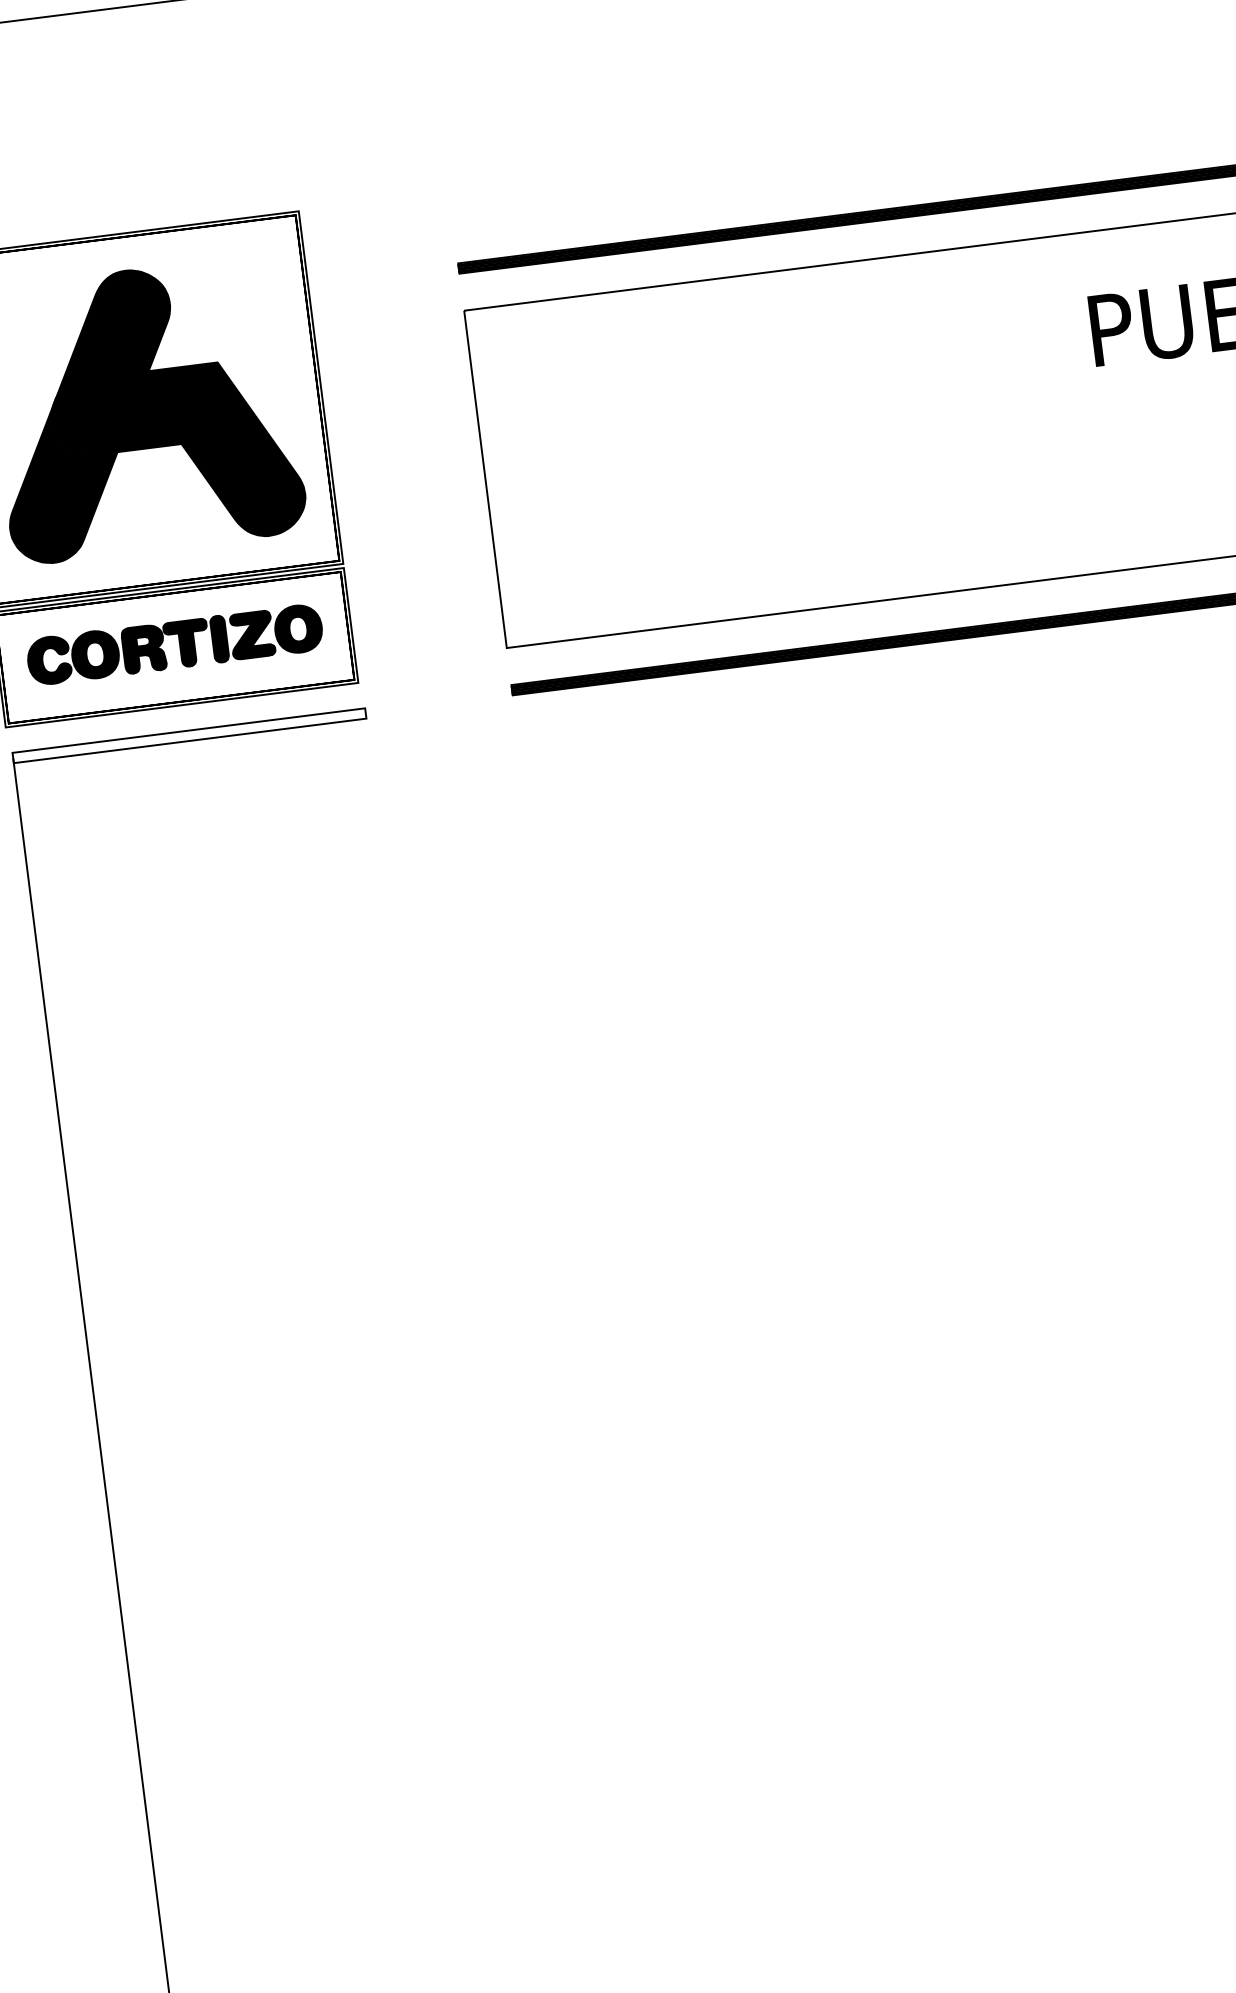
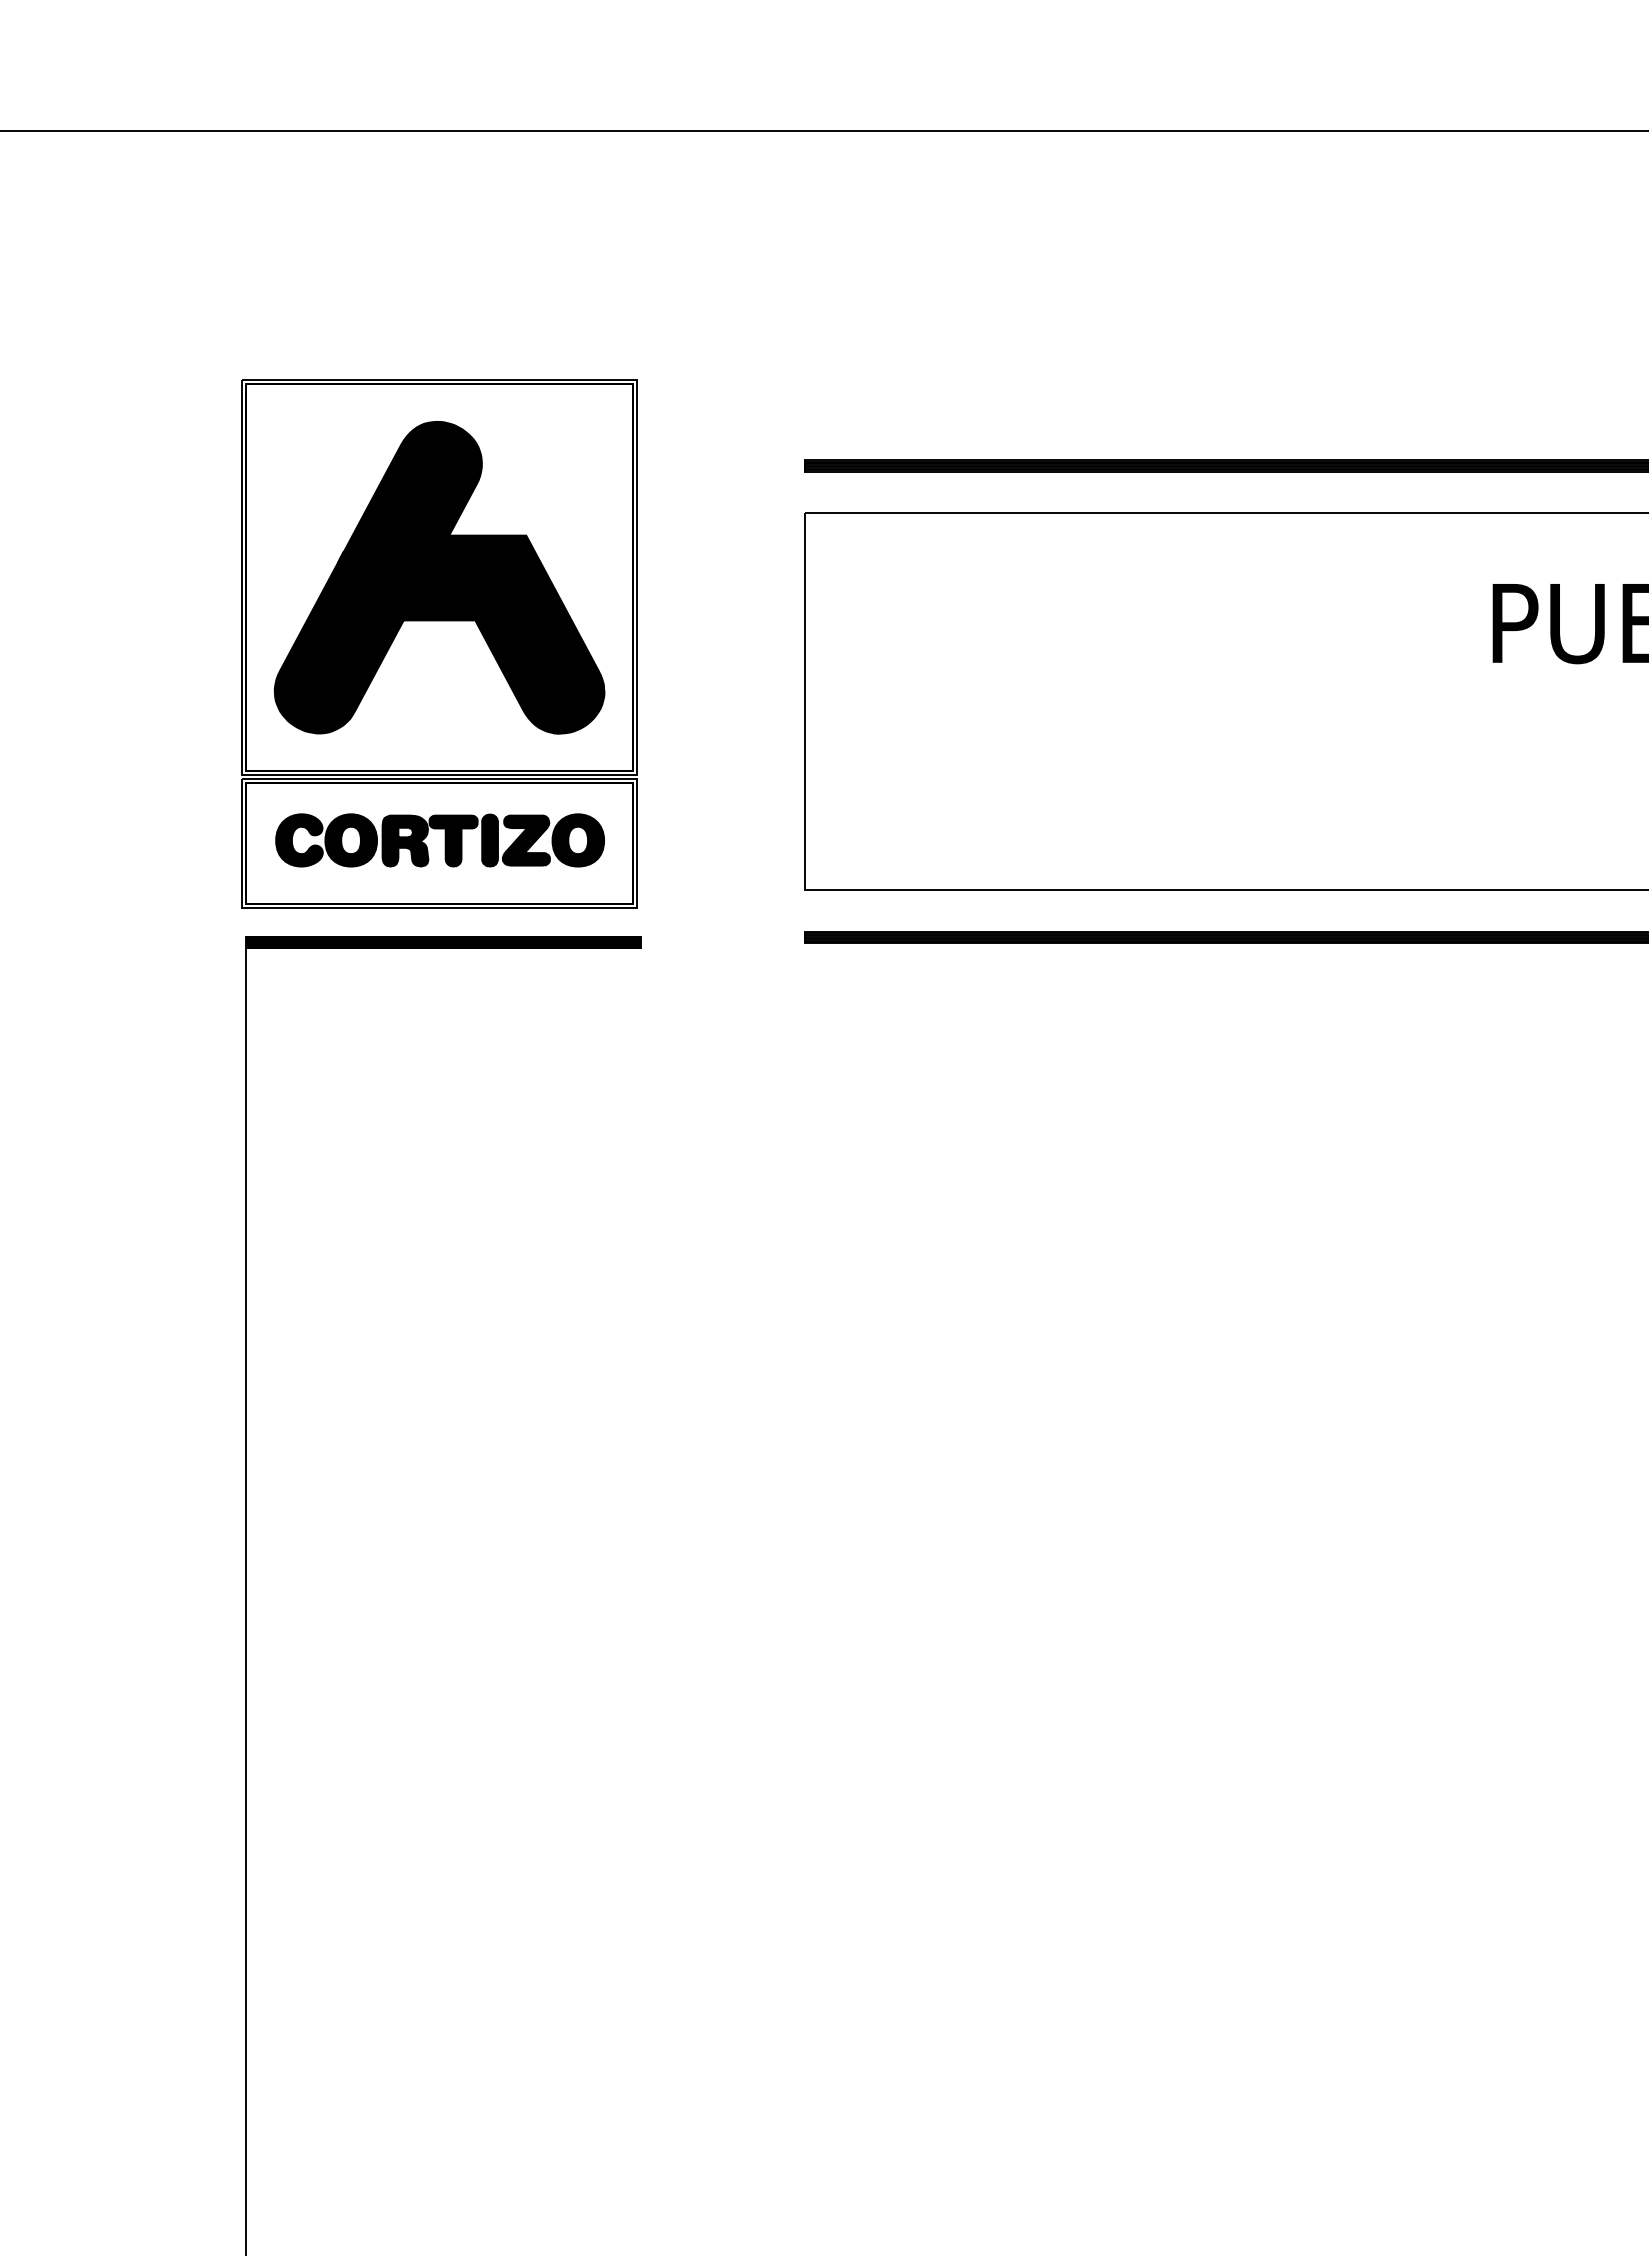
hatch: (189, 735) -> (443, 942), added

